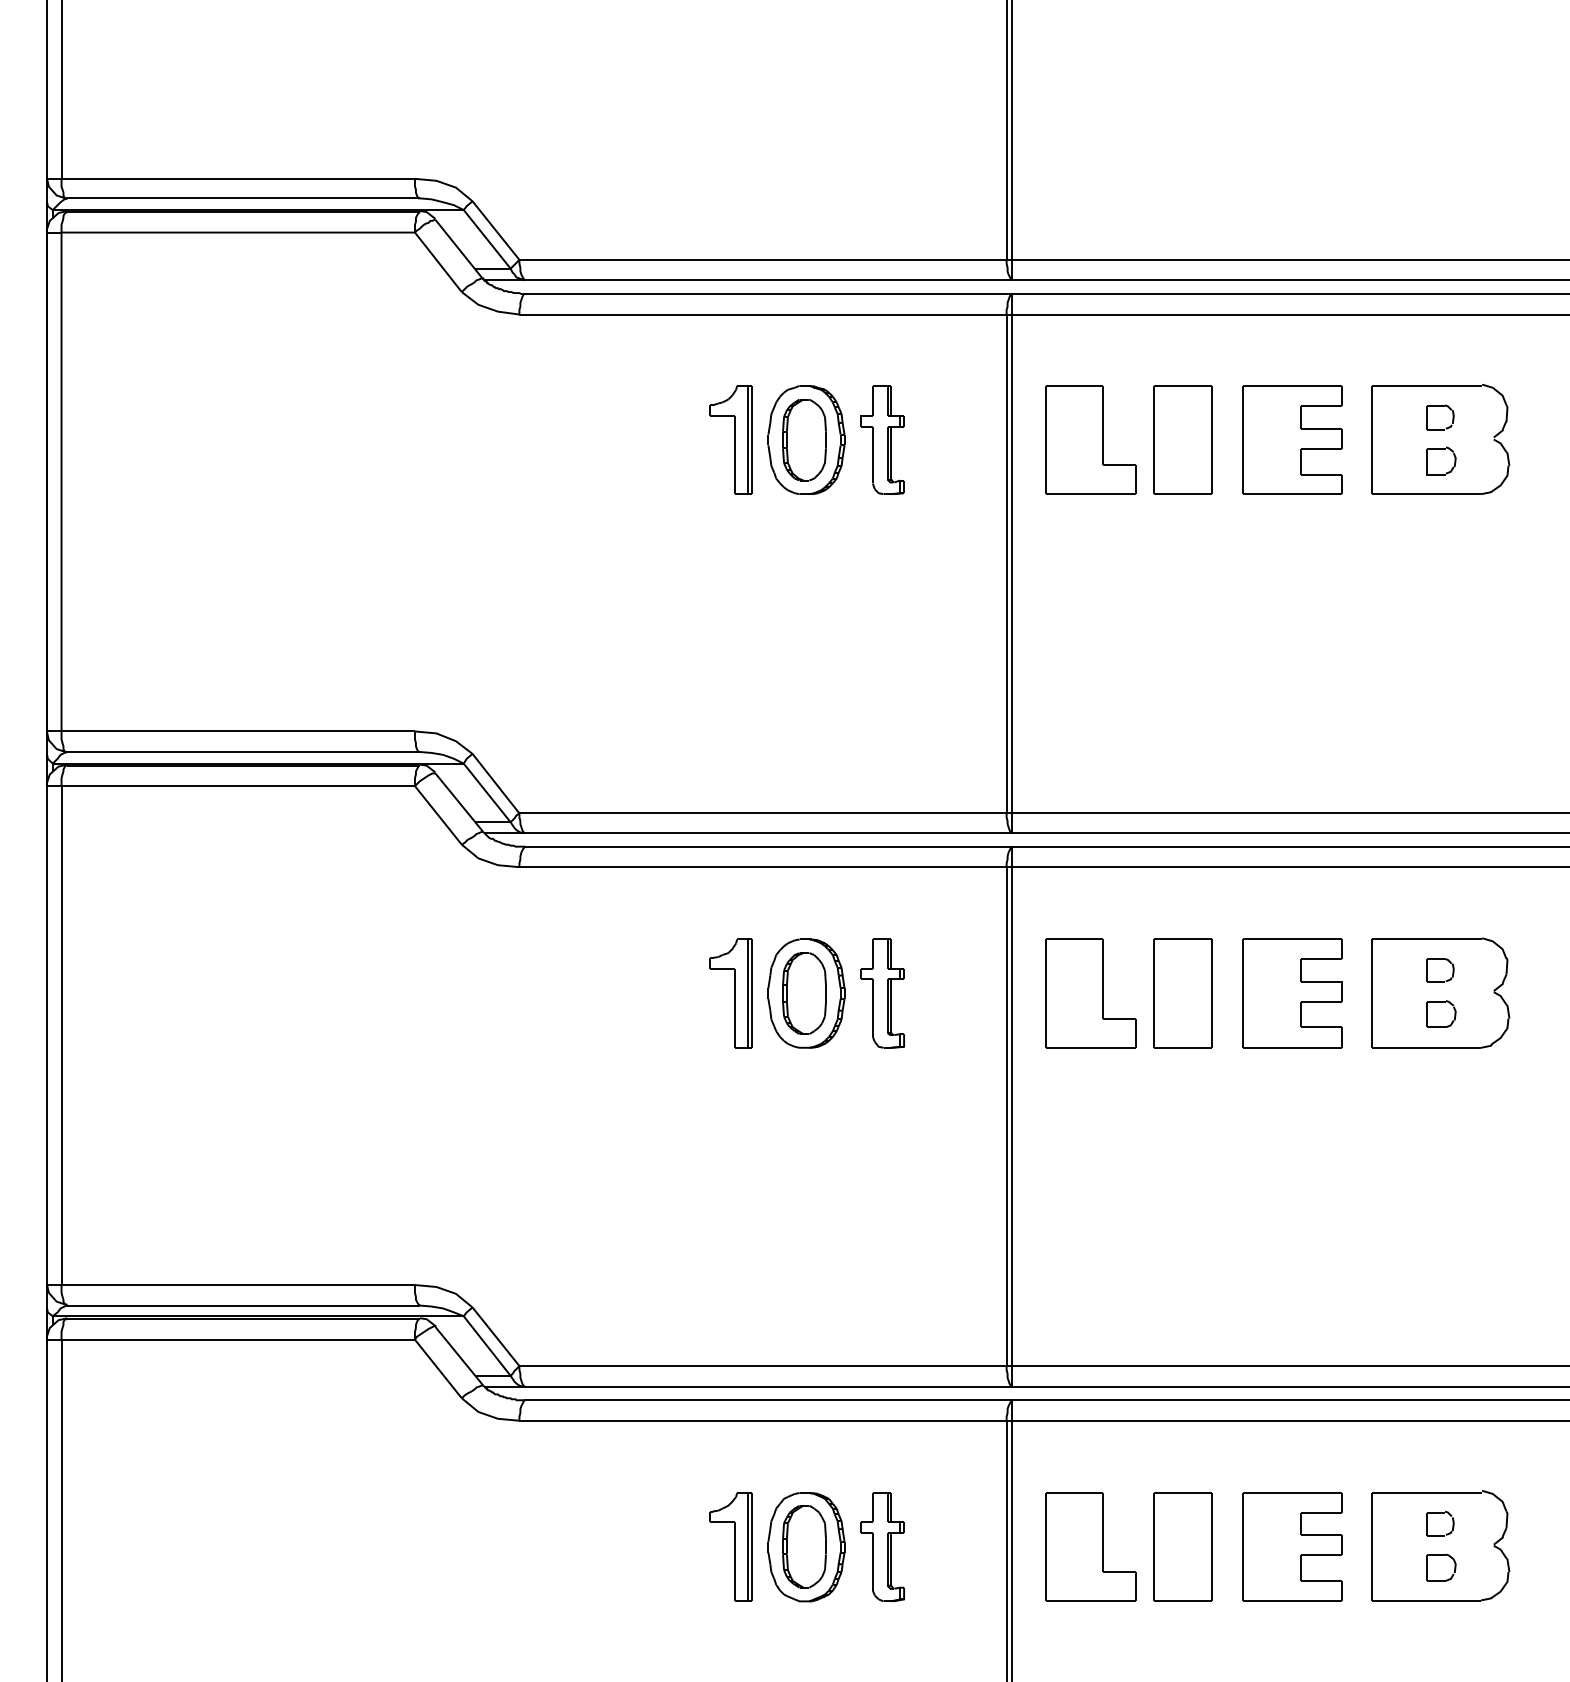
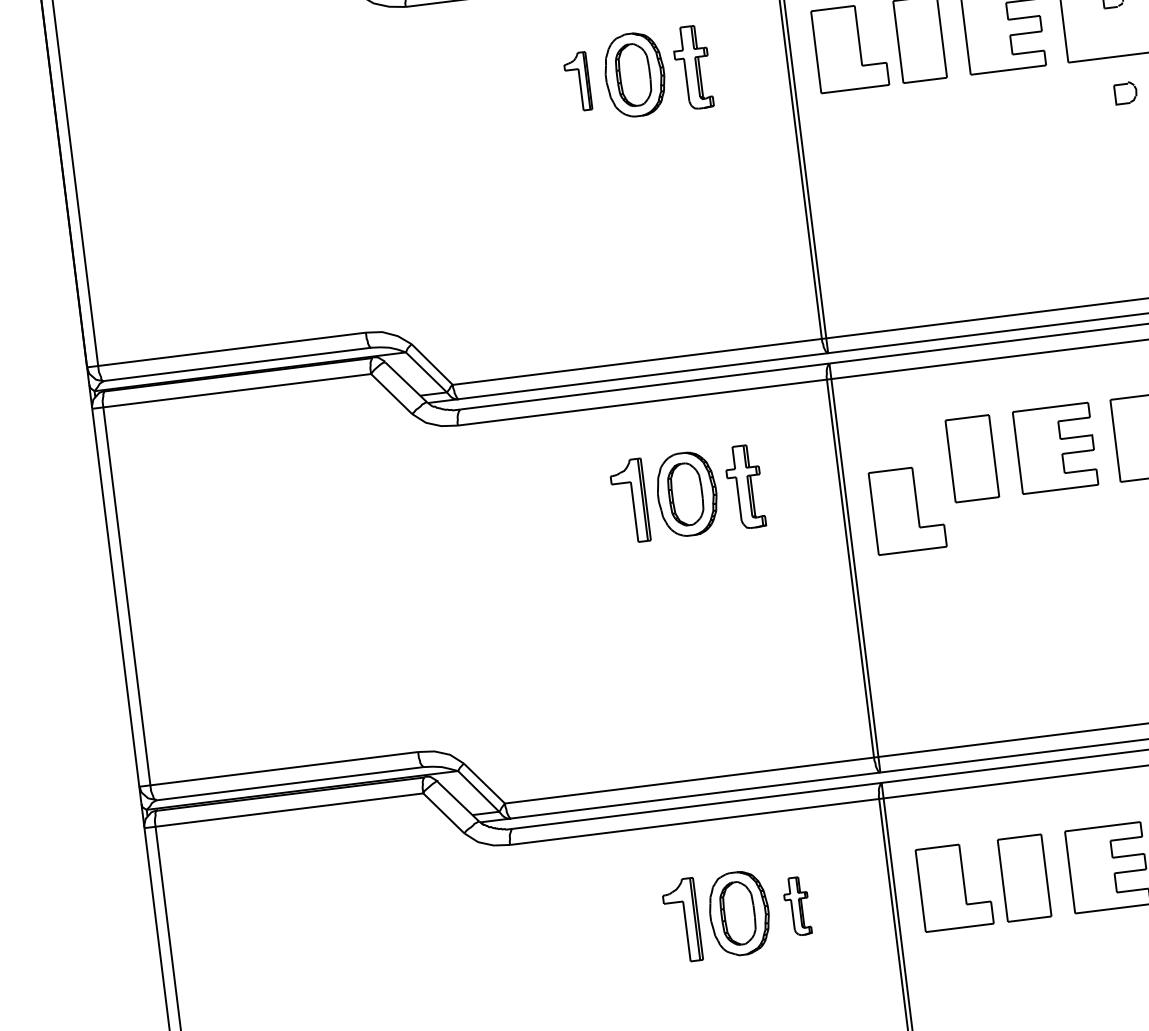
part: (730, 439) -> (577, 81), size x0.7
part: (1441, 460) -> (1125, 92), moved
part: (1090, 993) -> (907, 509), moved
part: (882, 1547) -> (797, 906), size x0.7

